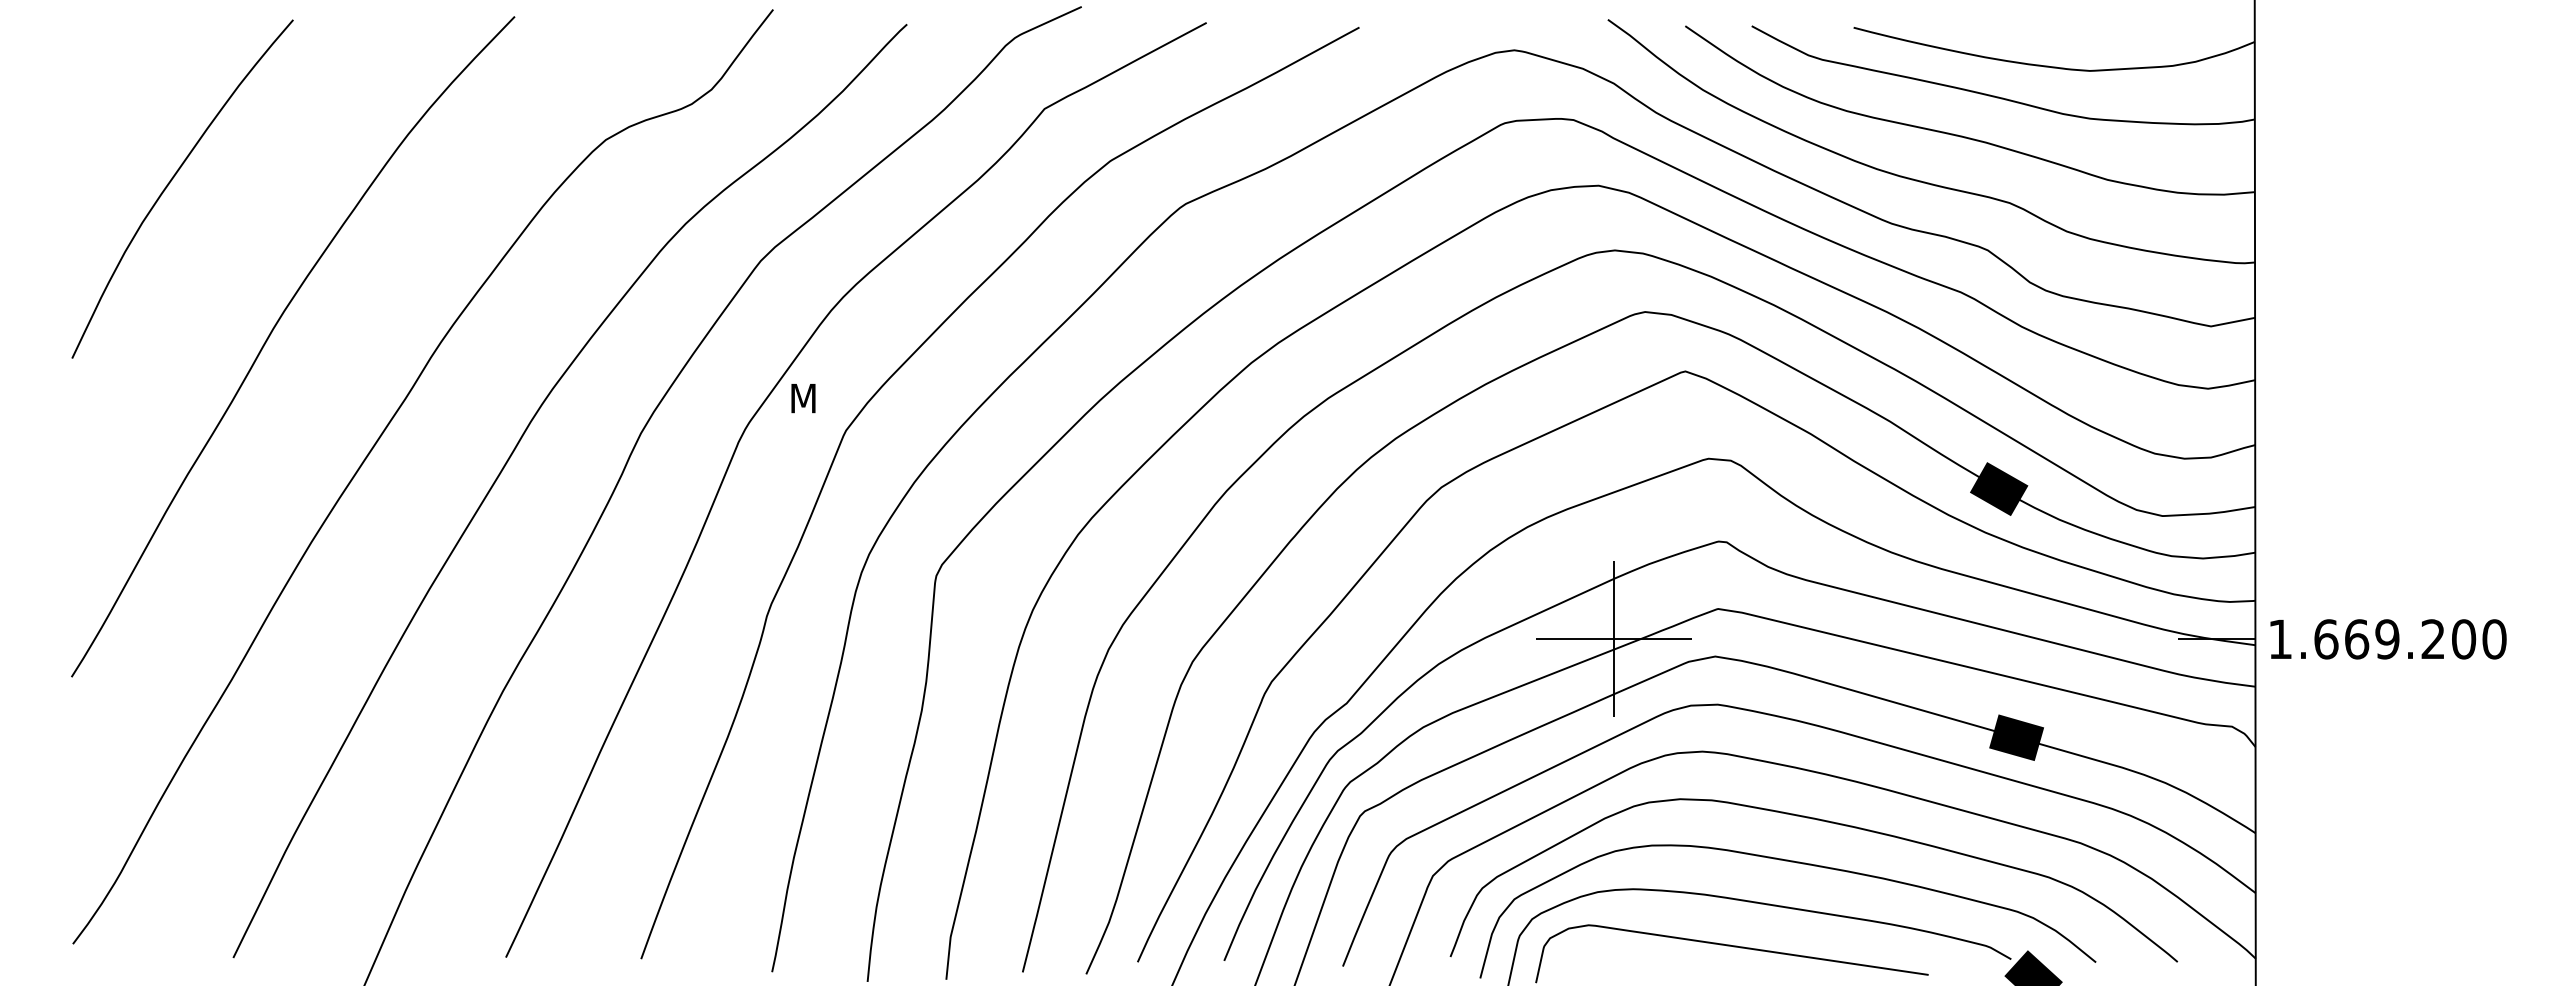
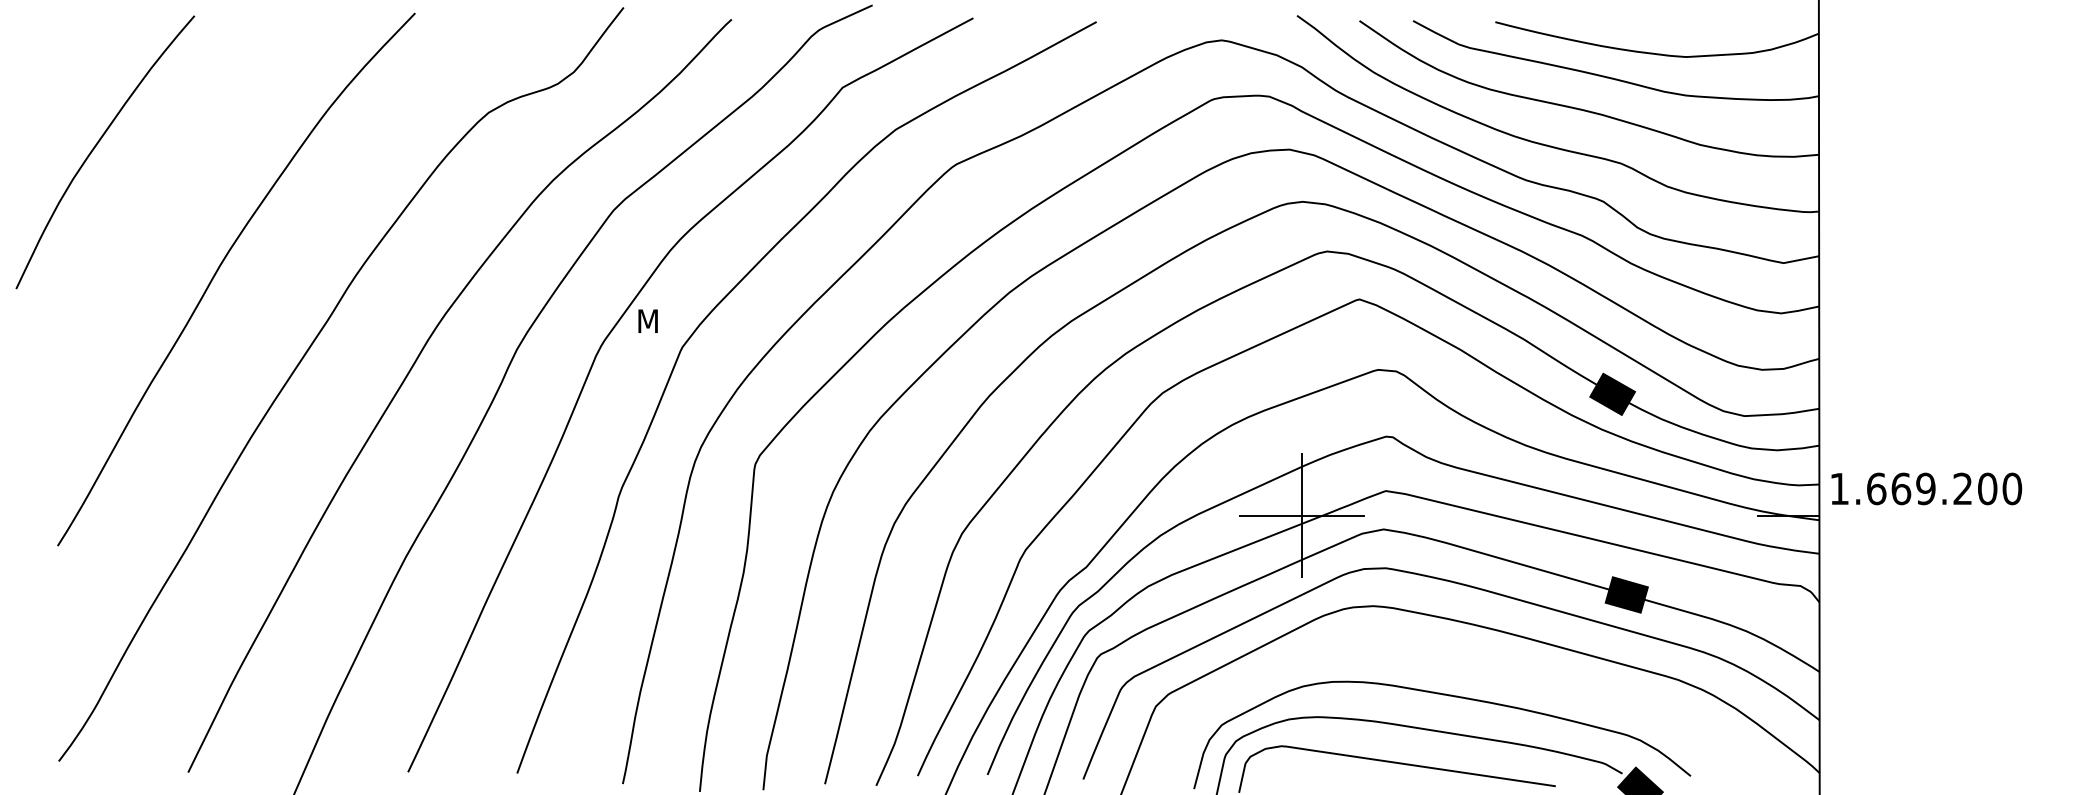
curve: (172, 180) -> (97, 145), moved
text: (2388, 639) -> (1926, 489), moved
curve: (1826, 822) -> (1473, 663), removed

